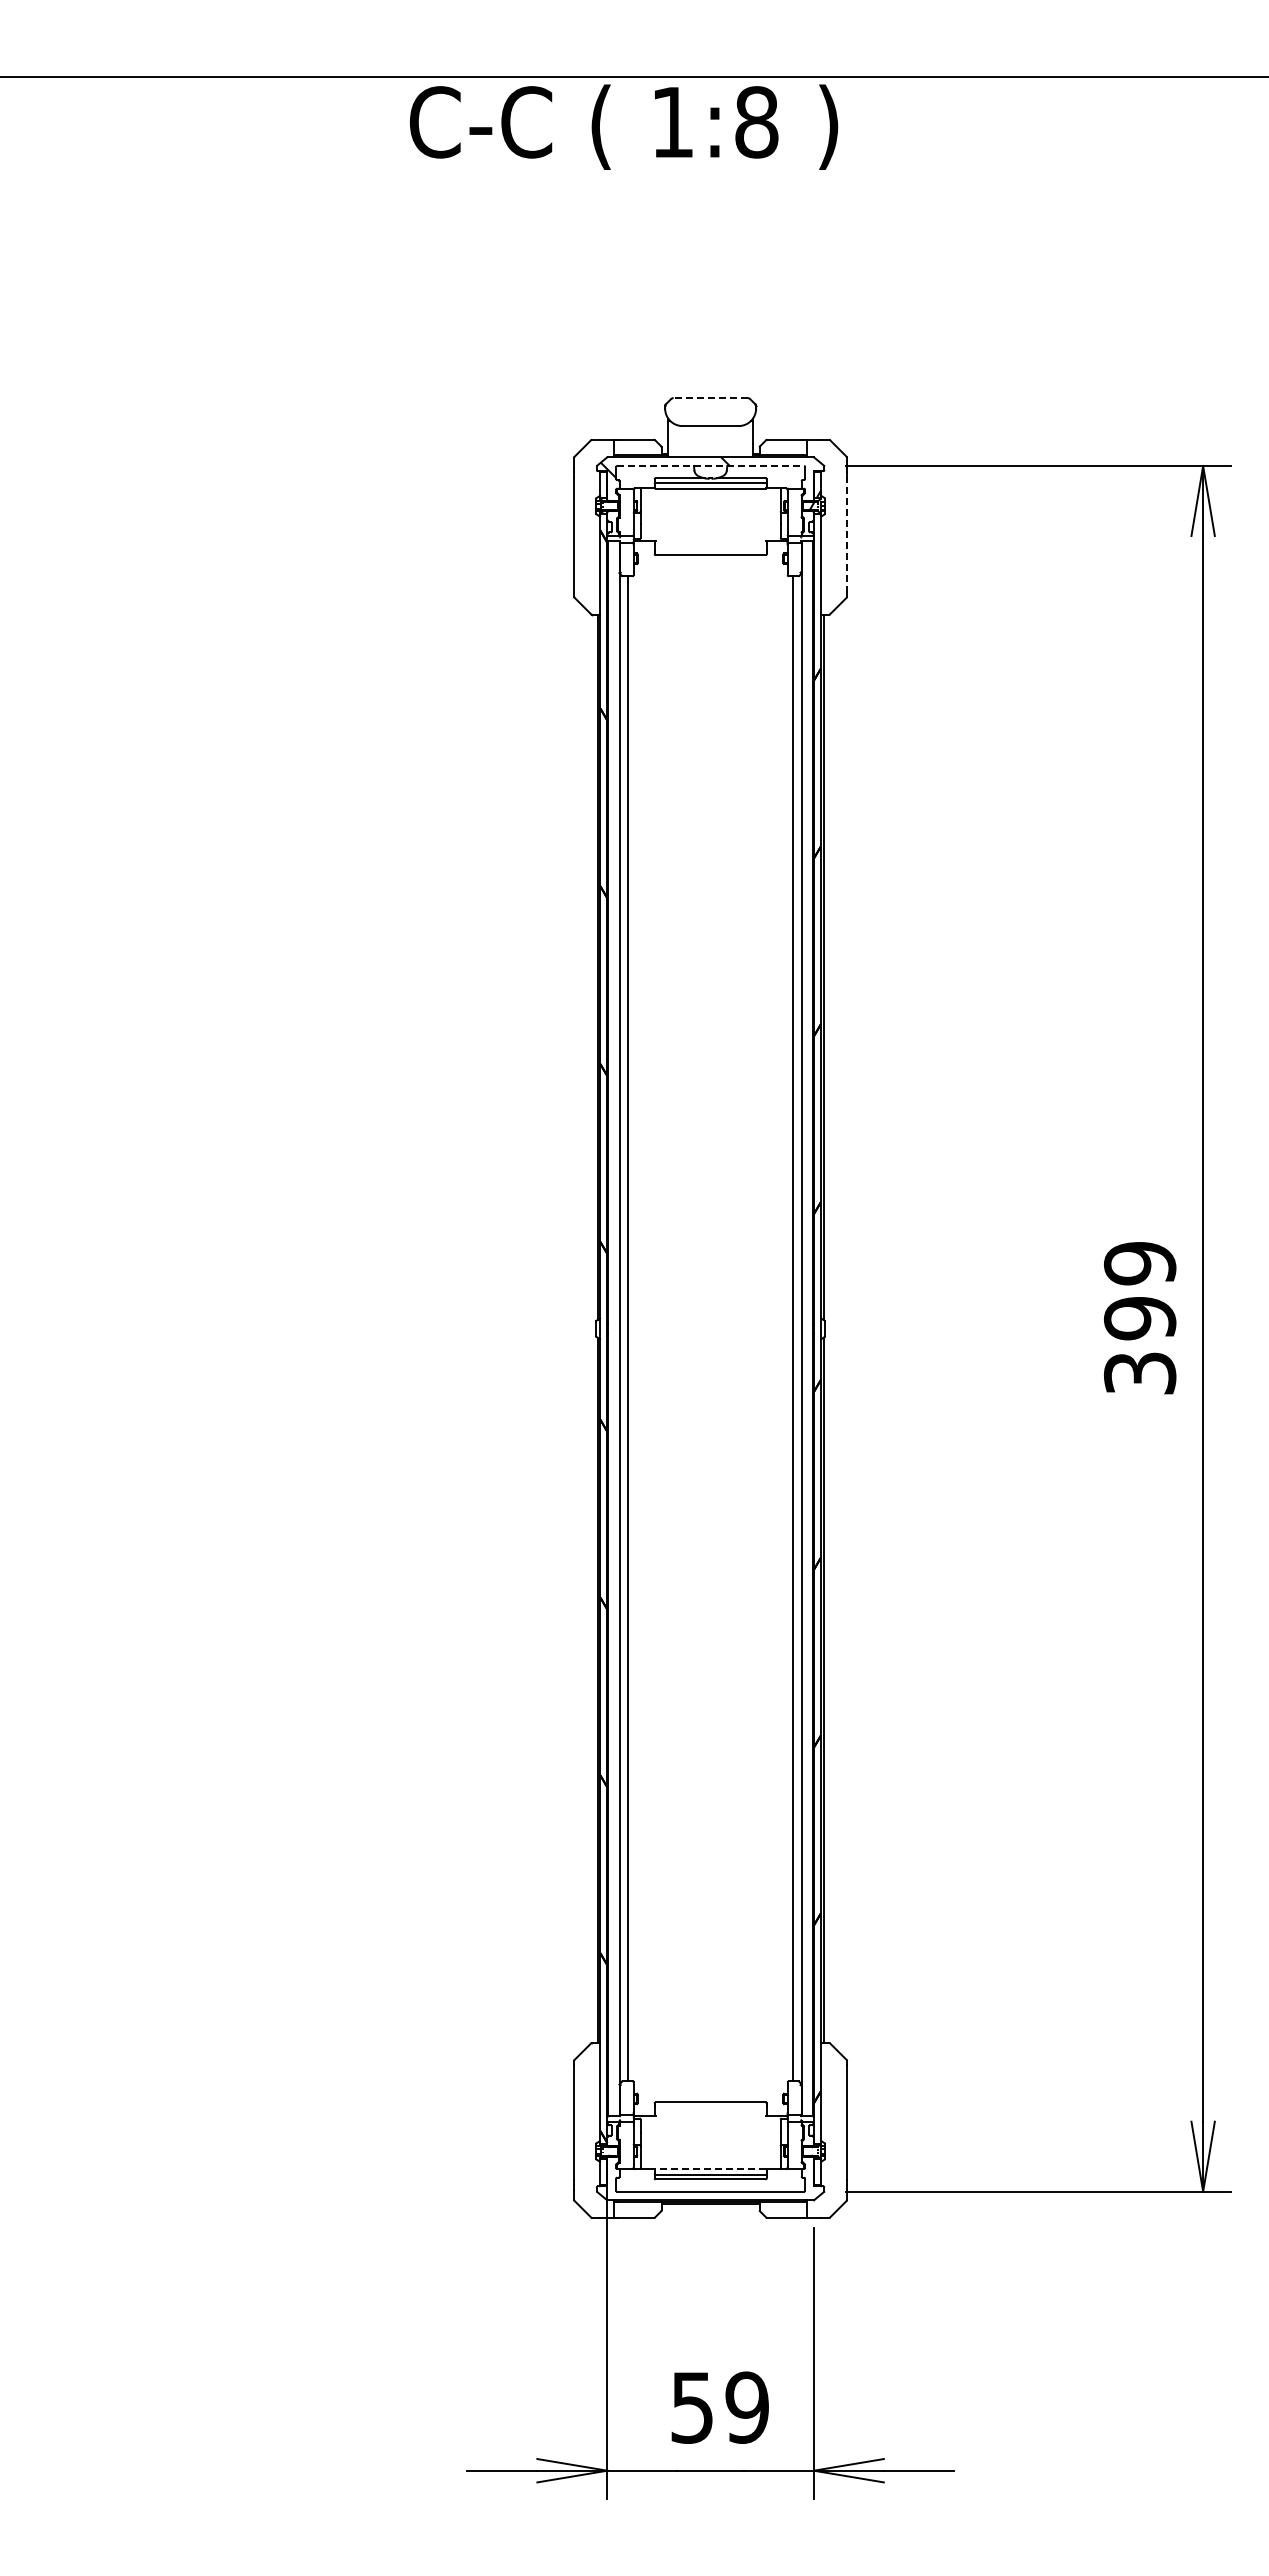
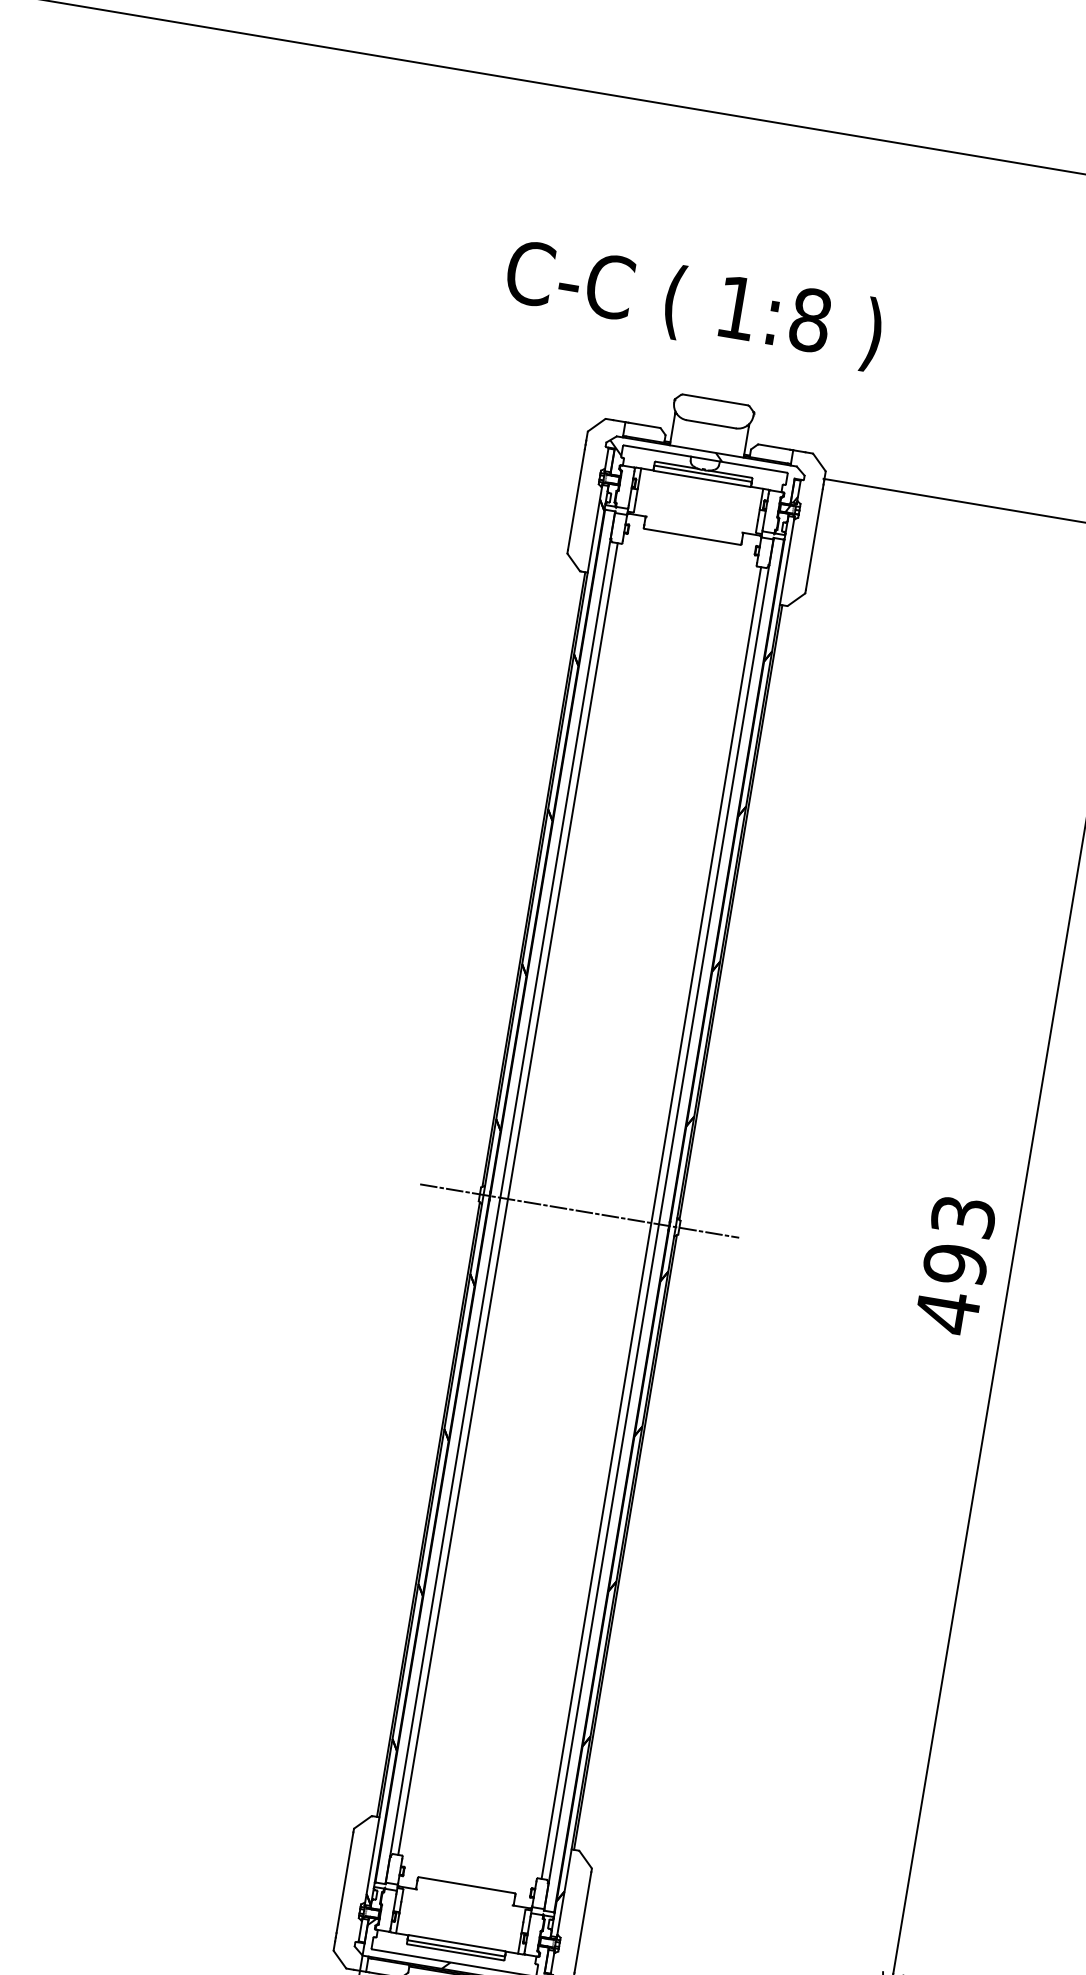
text: (623, 126) -> (693, 304), moved
line: (710, 398) -> (715, 400), dashed -> solid
line: (711, 465) -> (706, 458), dashed -> solid
line: (847, 535) -> (814, 539), dashed -> solid
text: (1139, 1319) -> (954, 1265), 399 -> 493
line: (710, 1328) -> (579, 1210), added
line: (710, 2168) -> (457, 1942), dashed -> solid
hatch: (656, 2177) -> (408, 1942), added

